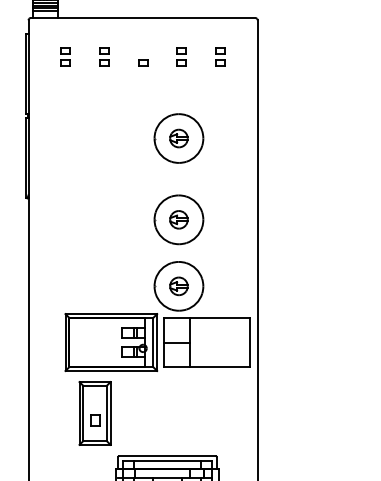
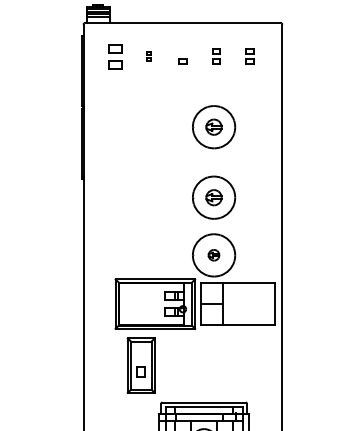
part: (65, 57) -> (115, 56), size x1.6
part: (103, 57) -> (148, 56), size x0.6
part: (178, 285) -> (213, 254), size x0.7

